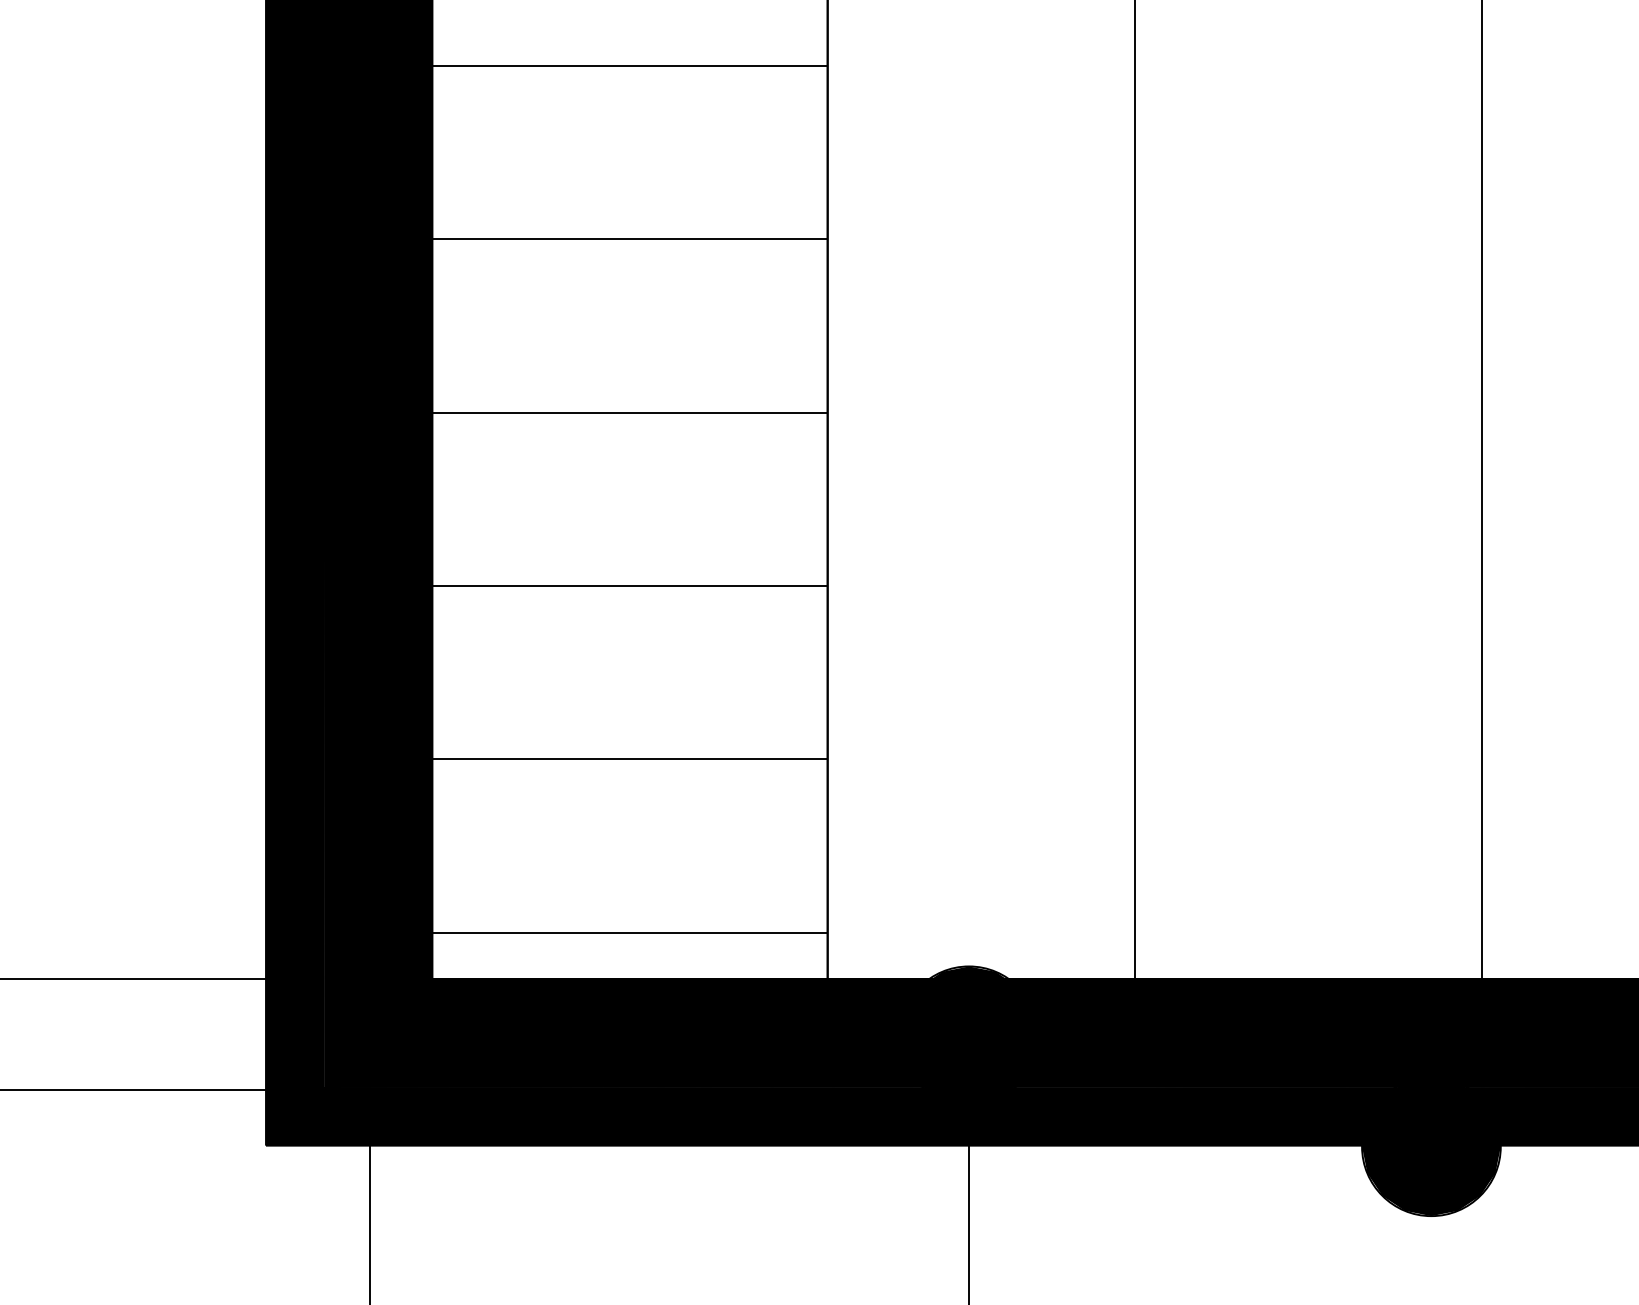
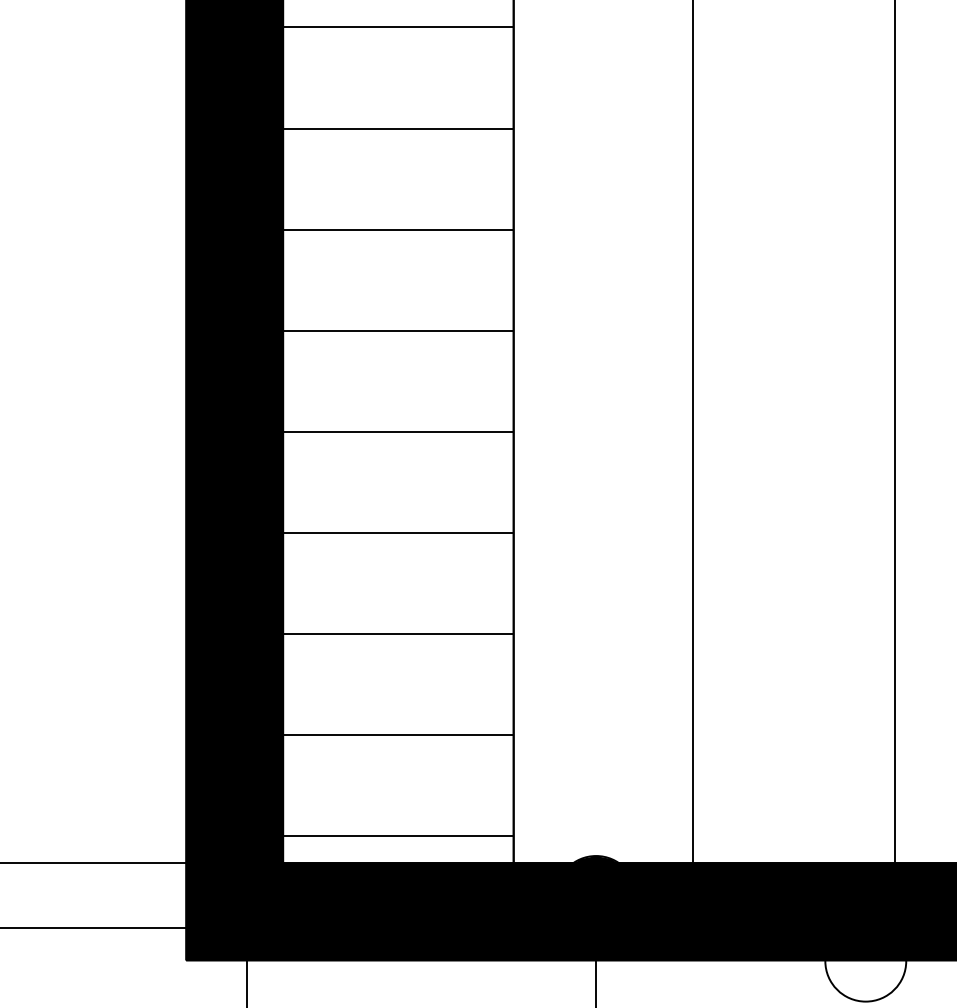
fill: (1430, 1145) -> (865, 960), removed

